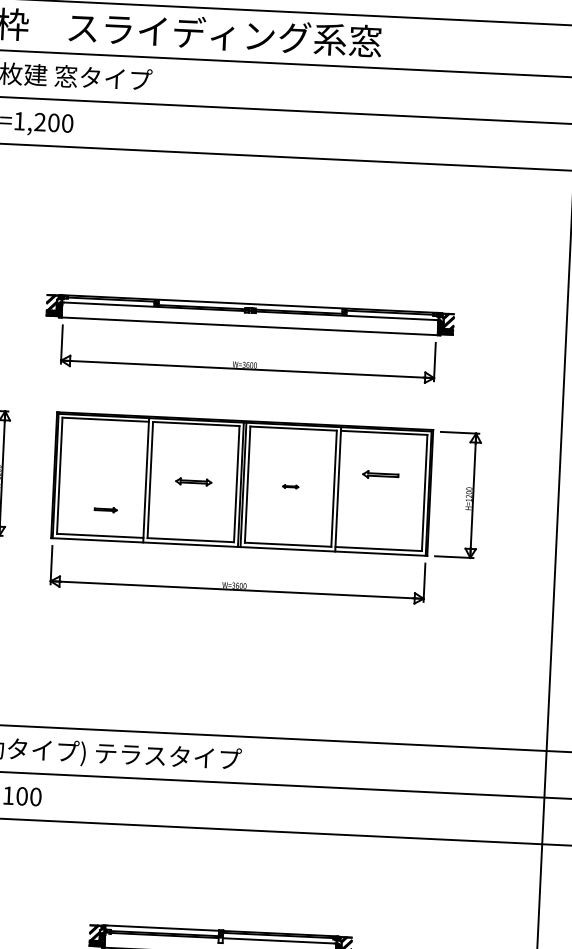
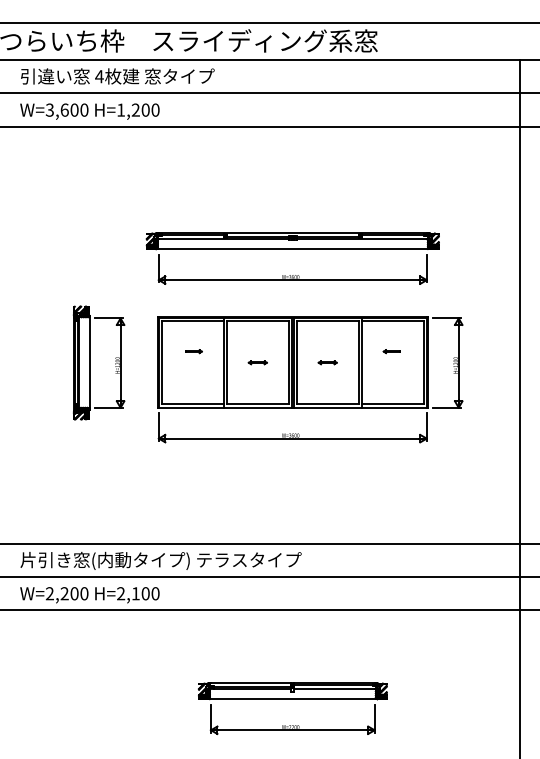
part: (380, 475) -> (391, 351), size x0.62
part: (193, 481) -> (257, 362), size x0.71
part: (290, 486) -> (327, 362), size x1.67
part: (105, 509) -> (193, 351), moved

